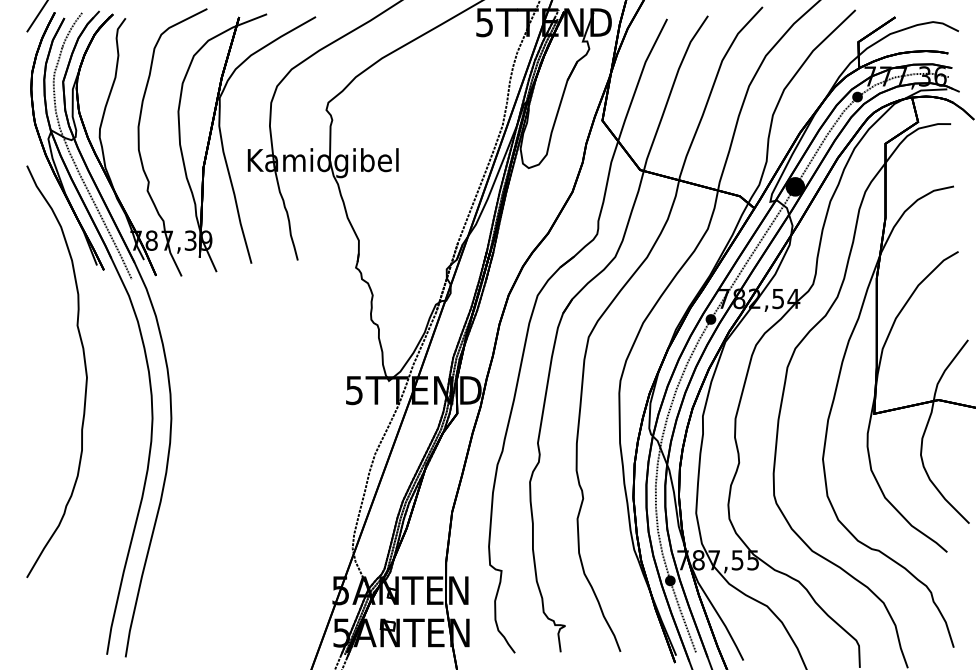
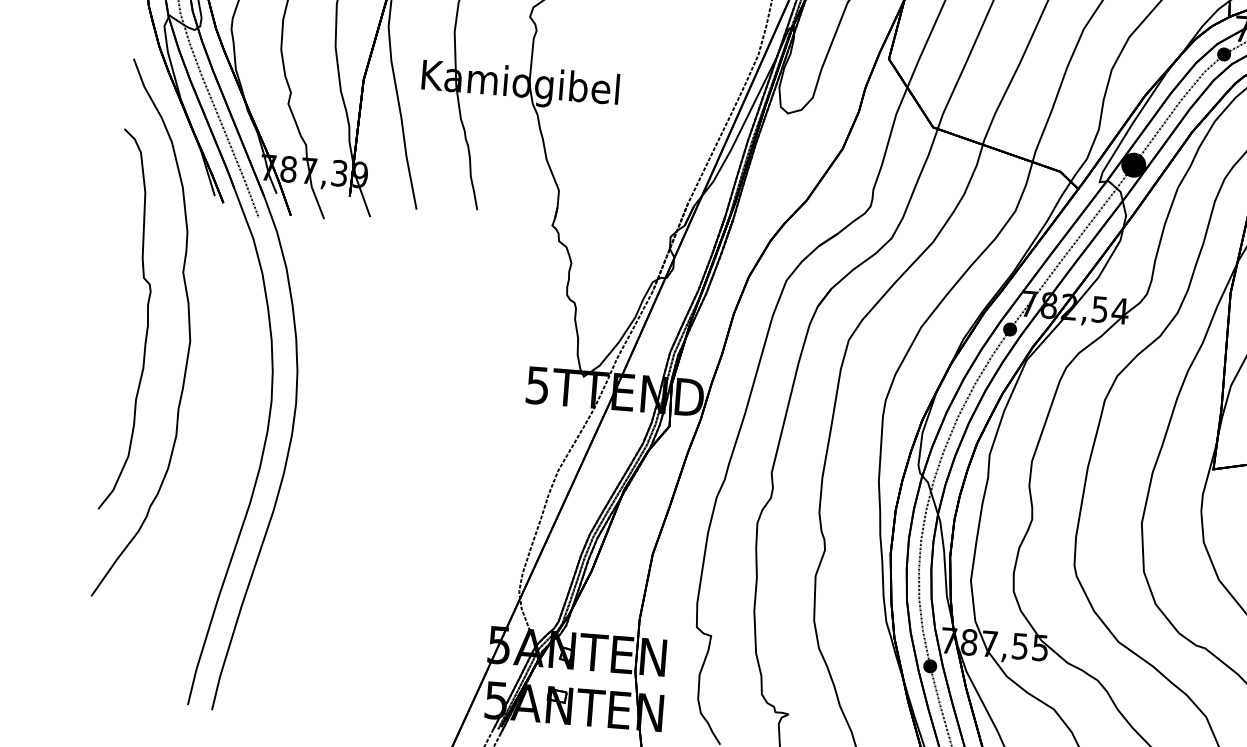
part: (52, 365) -> (146, 321), added

